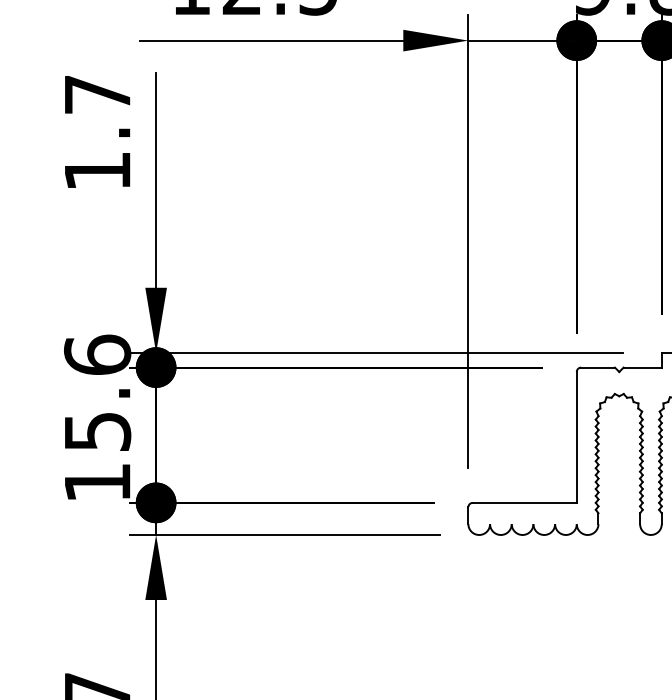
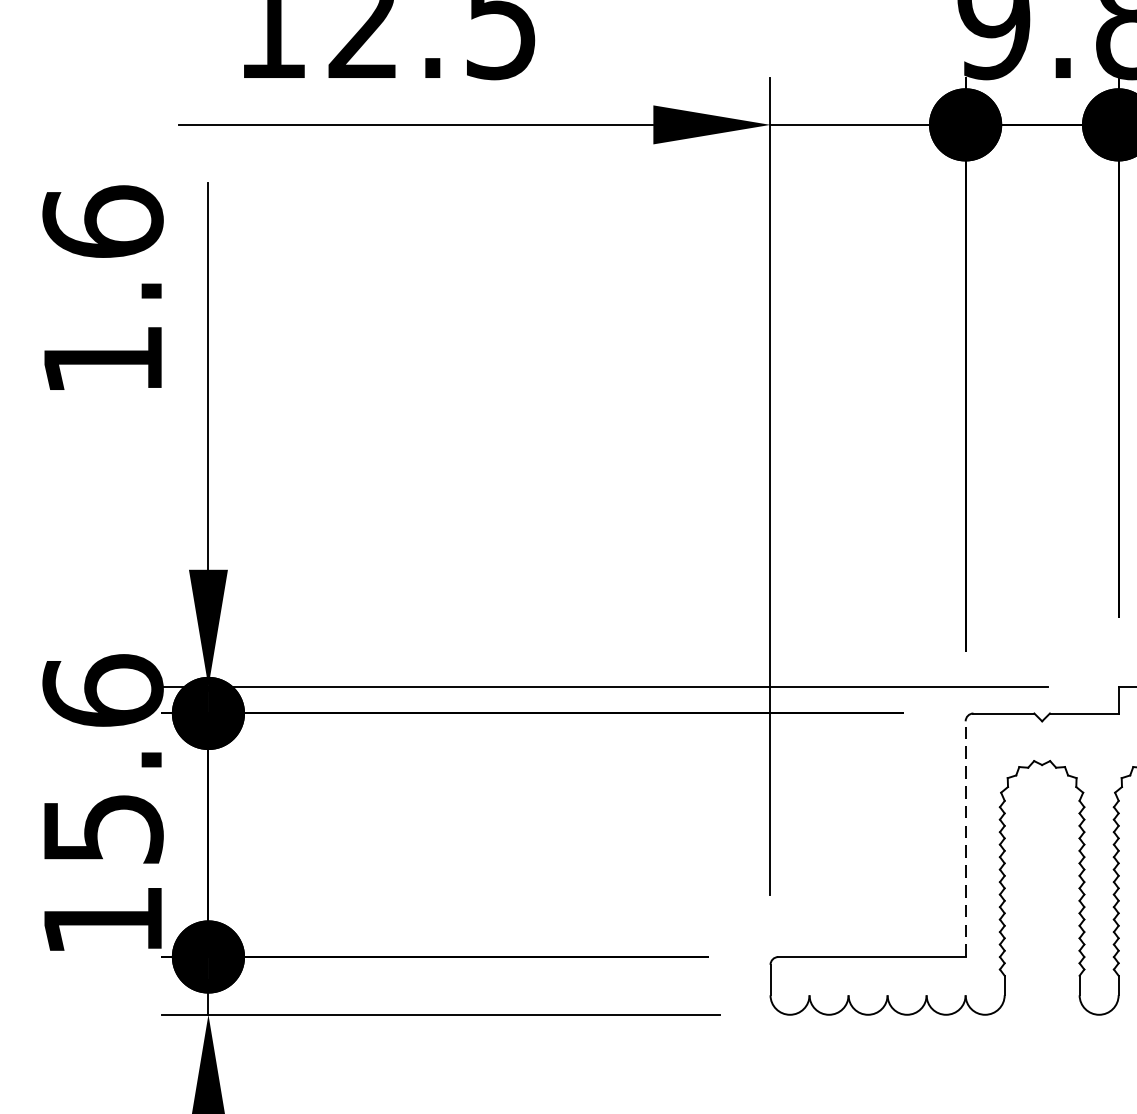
text: (97, 94) -> (102, 221), 1.7 -> 1.6
line: (576, 436) -> (965, 837), solid -> dashed

